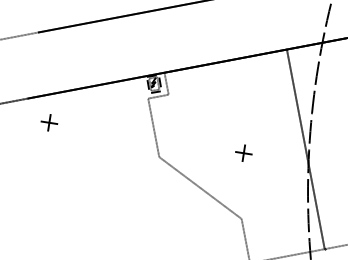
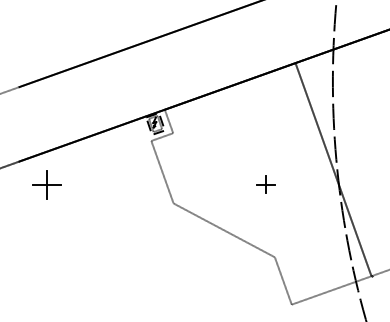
part: (49, 122) -> (46, 184), size x1.6

